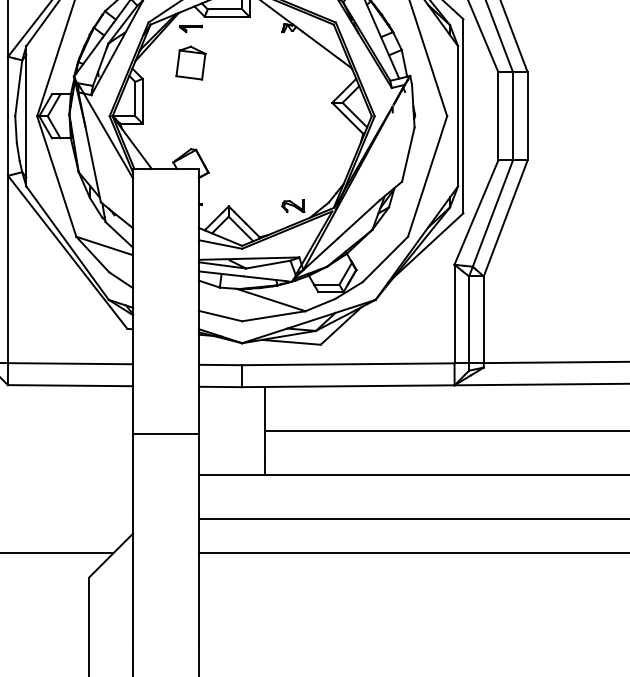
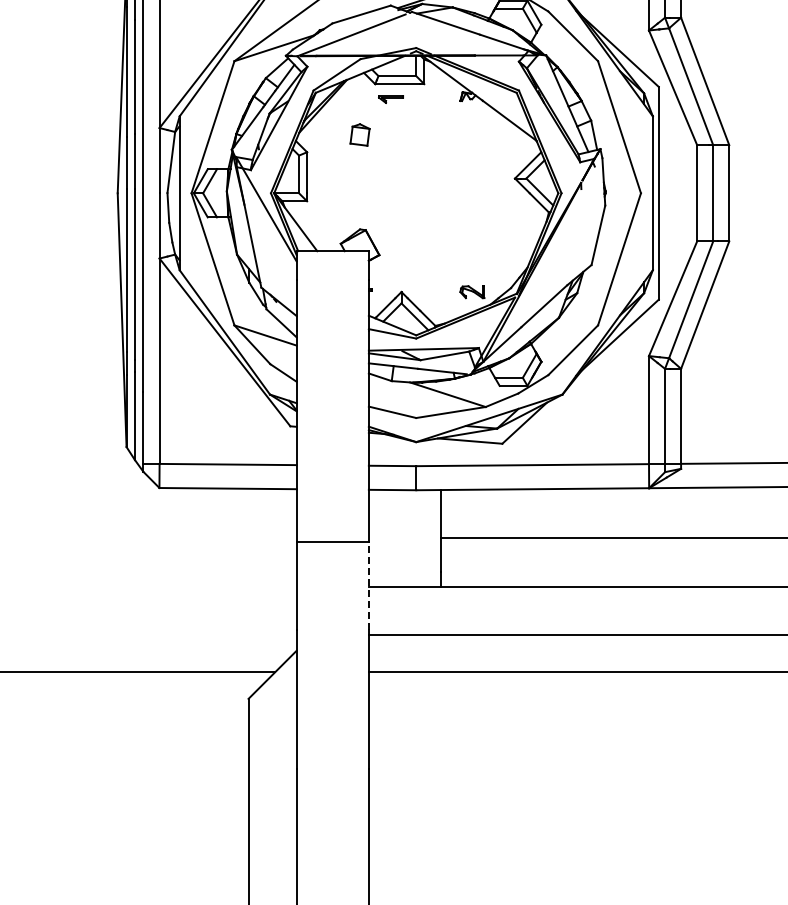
part: (190, 28) -> (390, 99), moved
part: (190, 62) -> (359, 134), size x0.6
line: (198, 474) -> (368, 585), solid -> dashed

